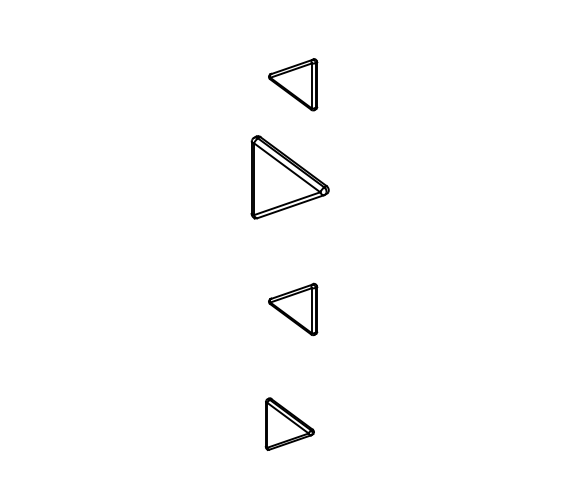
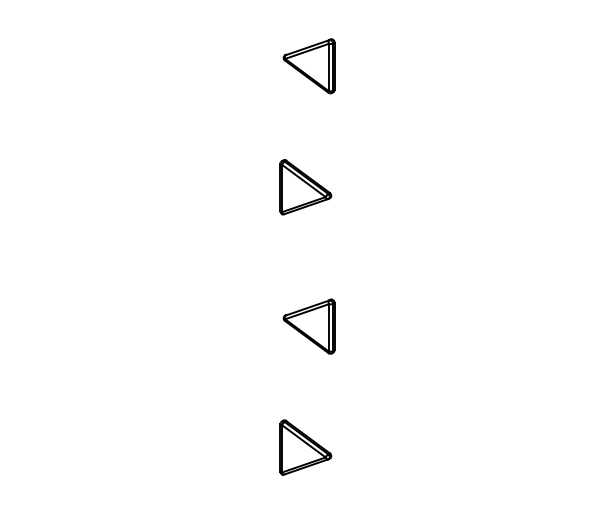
part: (293, 84) -> (309, 66), moved
part: (289, 177) -> (305, 187), size x0.62

